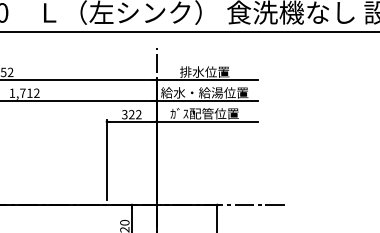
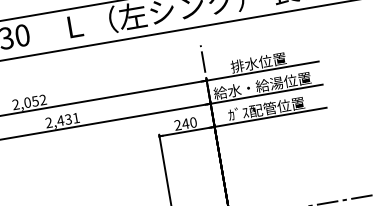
text: (24, 92) -> (62, 119), 1,712 -> 2,431
text: (131, 114) -> (185, 123), 322 -> 240

